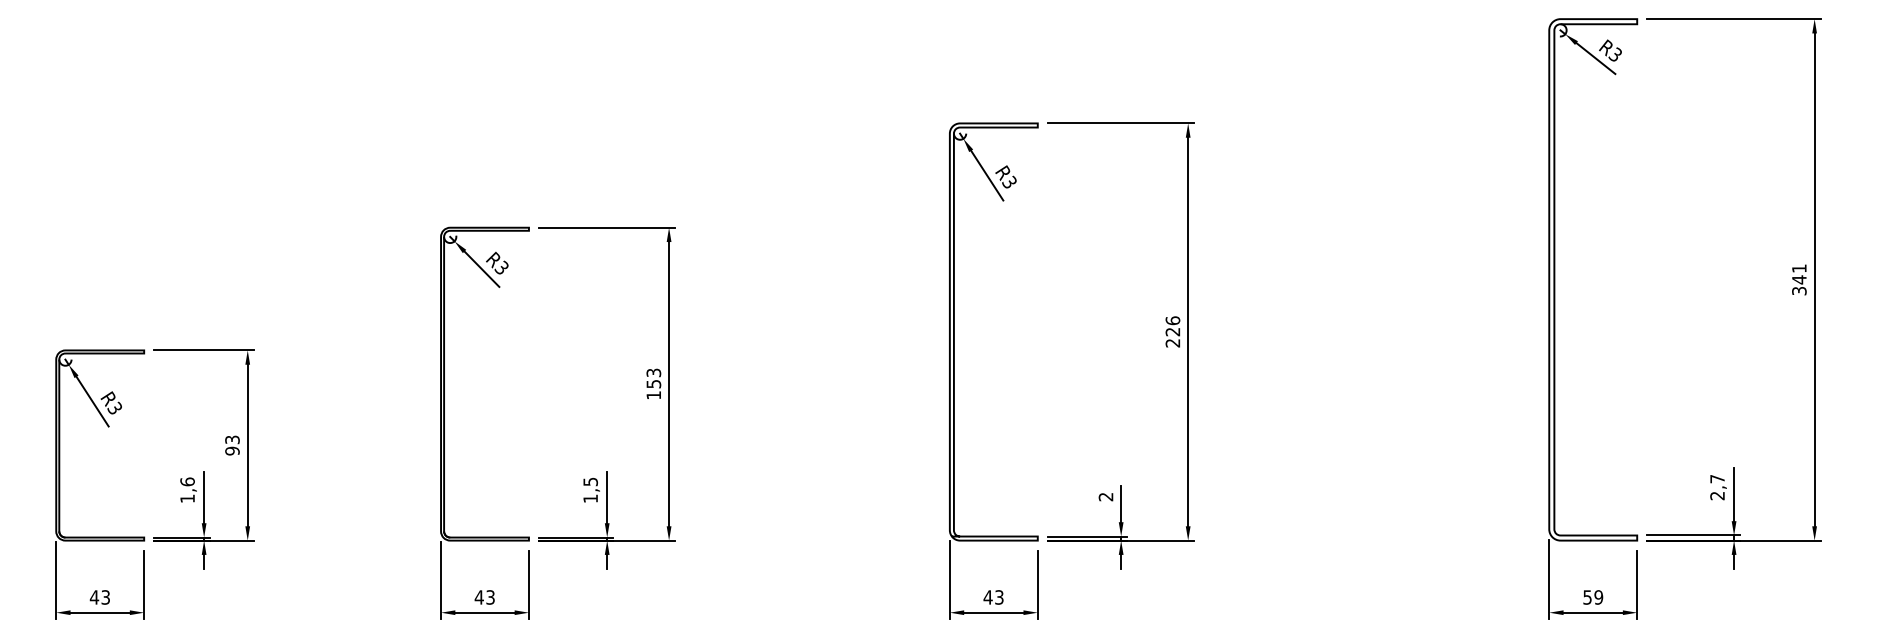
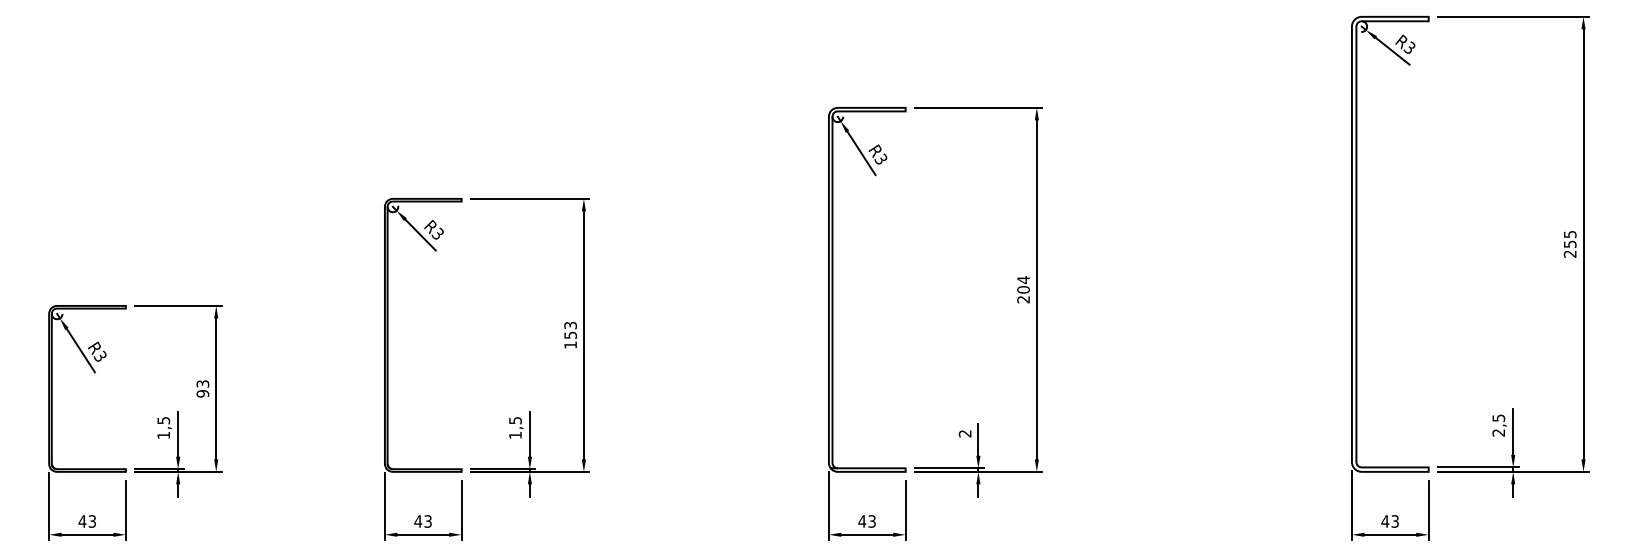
text: (1799, 280) -> (1570, 244), 341 -> 255
text: (1172, 325) -> (1023, 284), 226 -> 204
text: (1717, 478) -> (1498, 417), 2,7 -> 2,5
text: (187, 481) -> (163, 420), 1,6 -> 1,5
text: (1592, 597) -> (1389, 521), 59 -> 43

